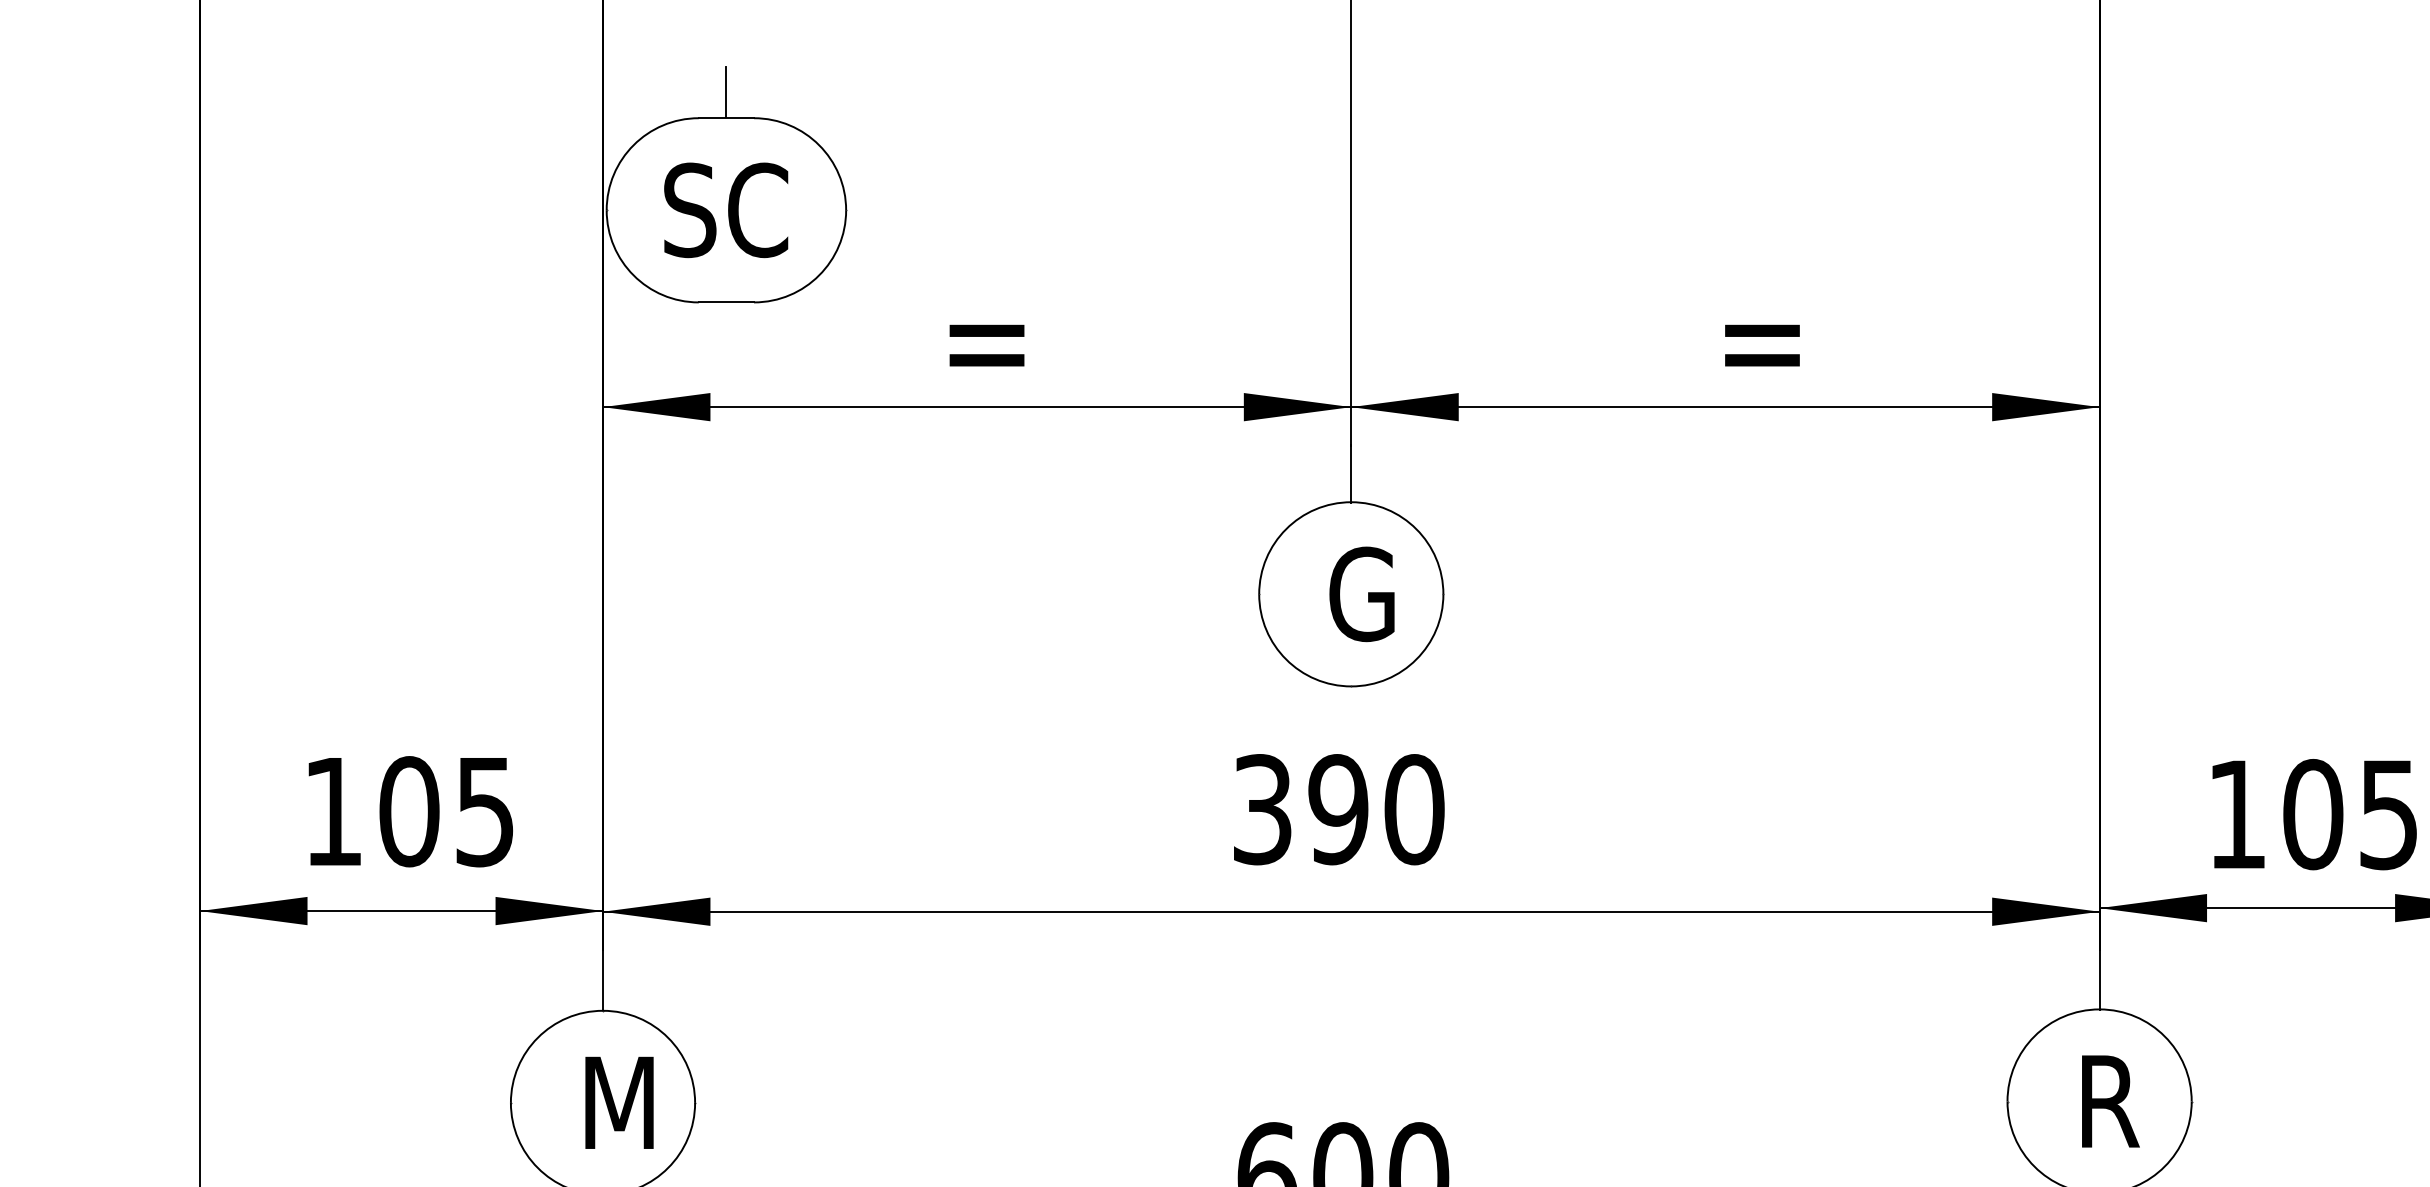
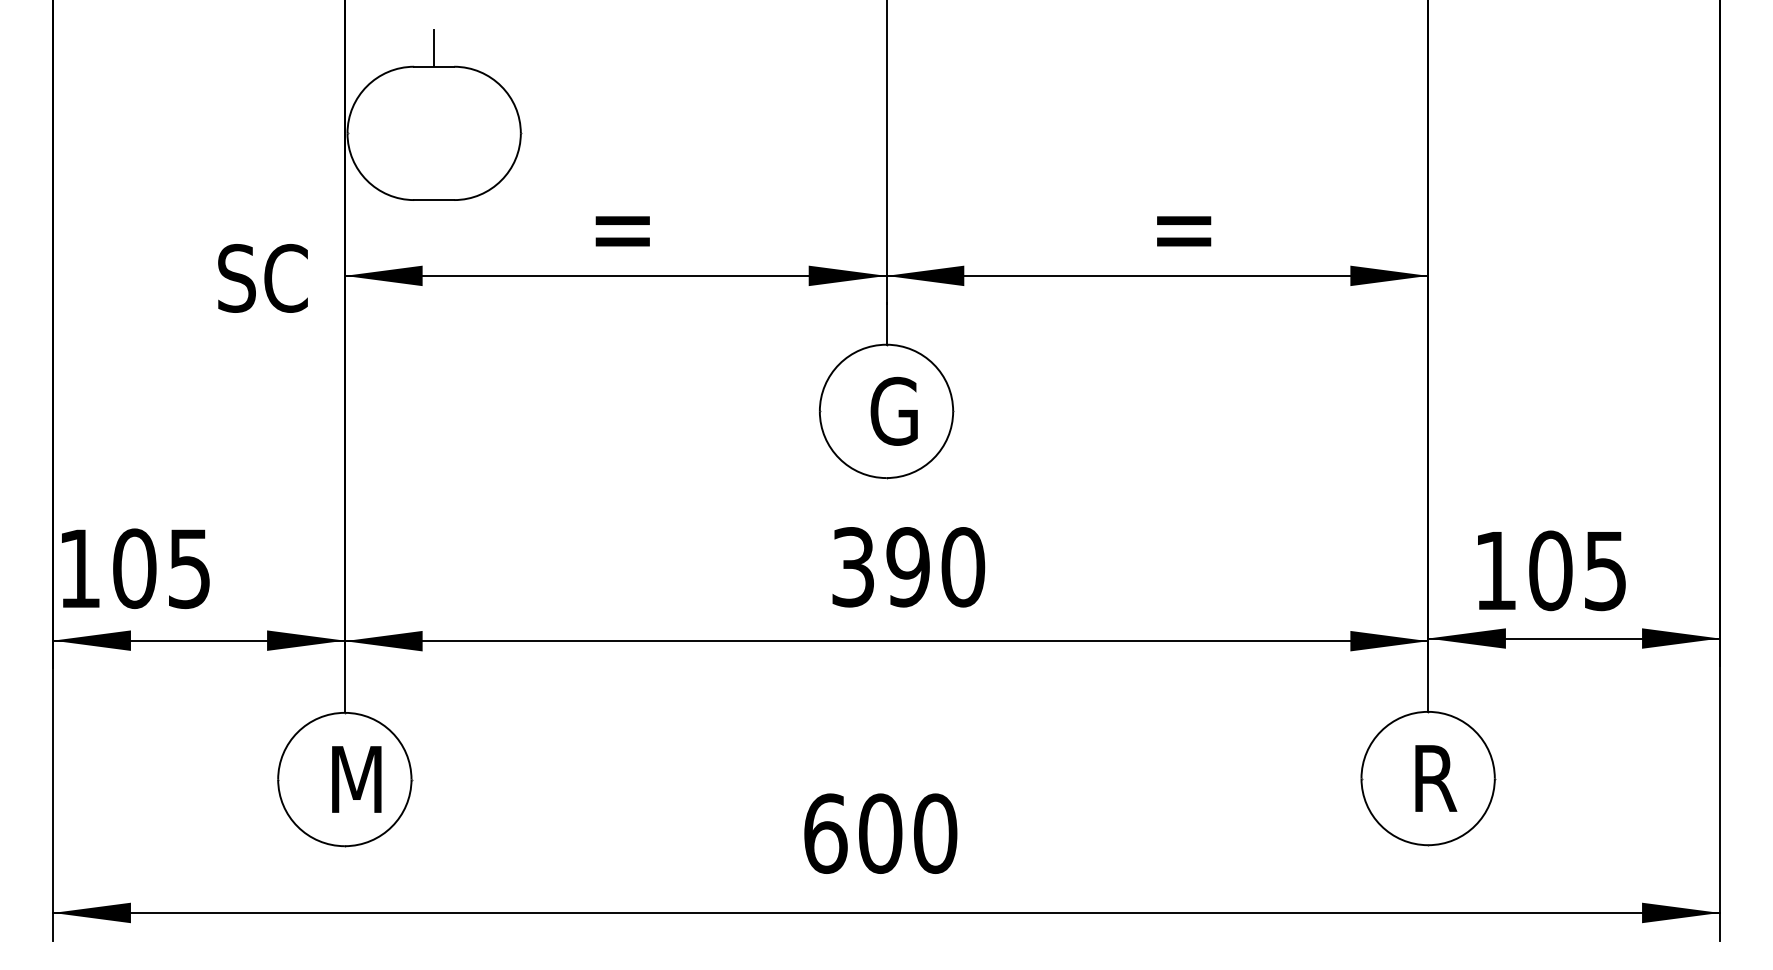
text: (725, 210) -> (262, 278), moved
text: (1338, 809) -> (908, 567), moved
text: (410, 811) -> (135, 568), moved
text: (2314, 814) -> (1551, 570), moved

